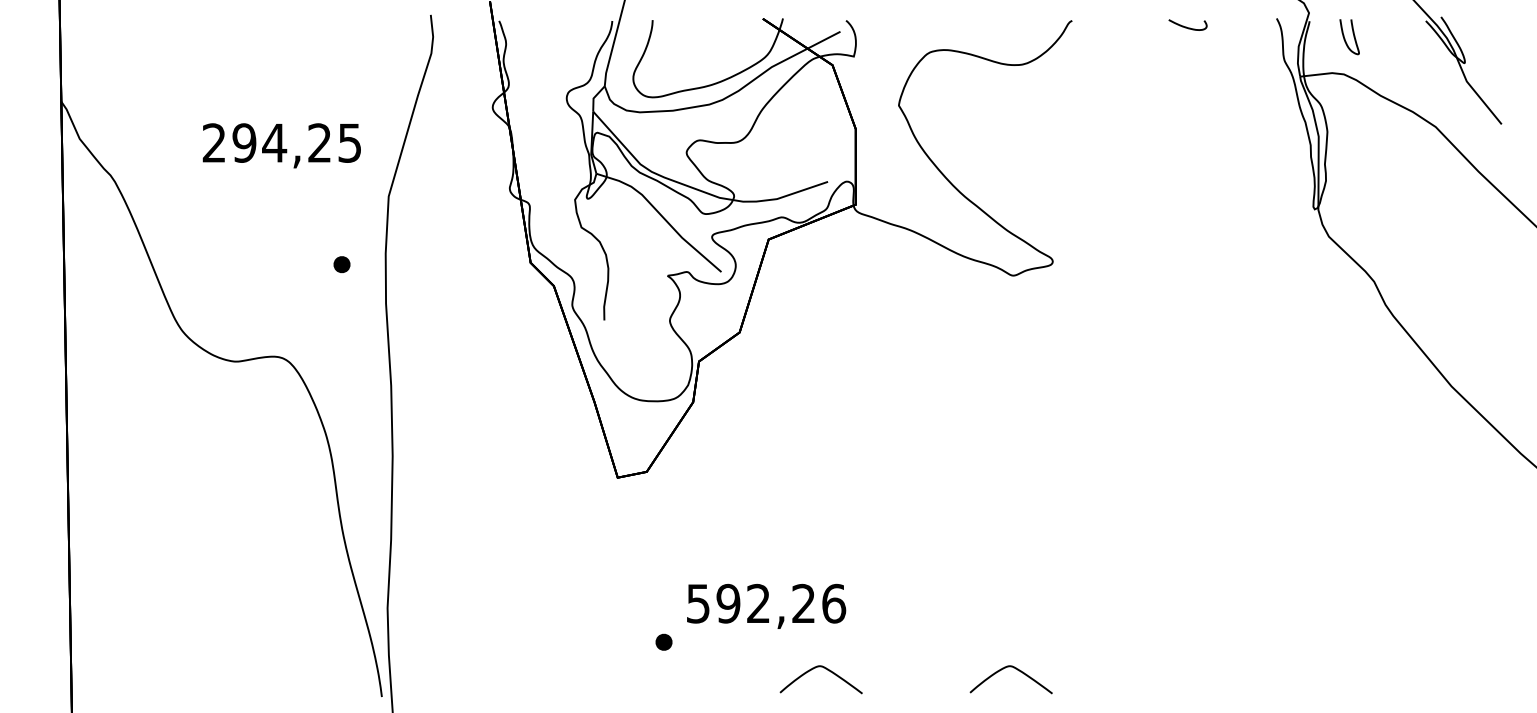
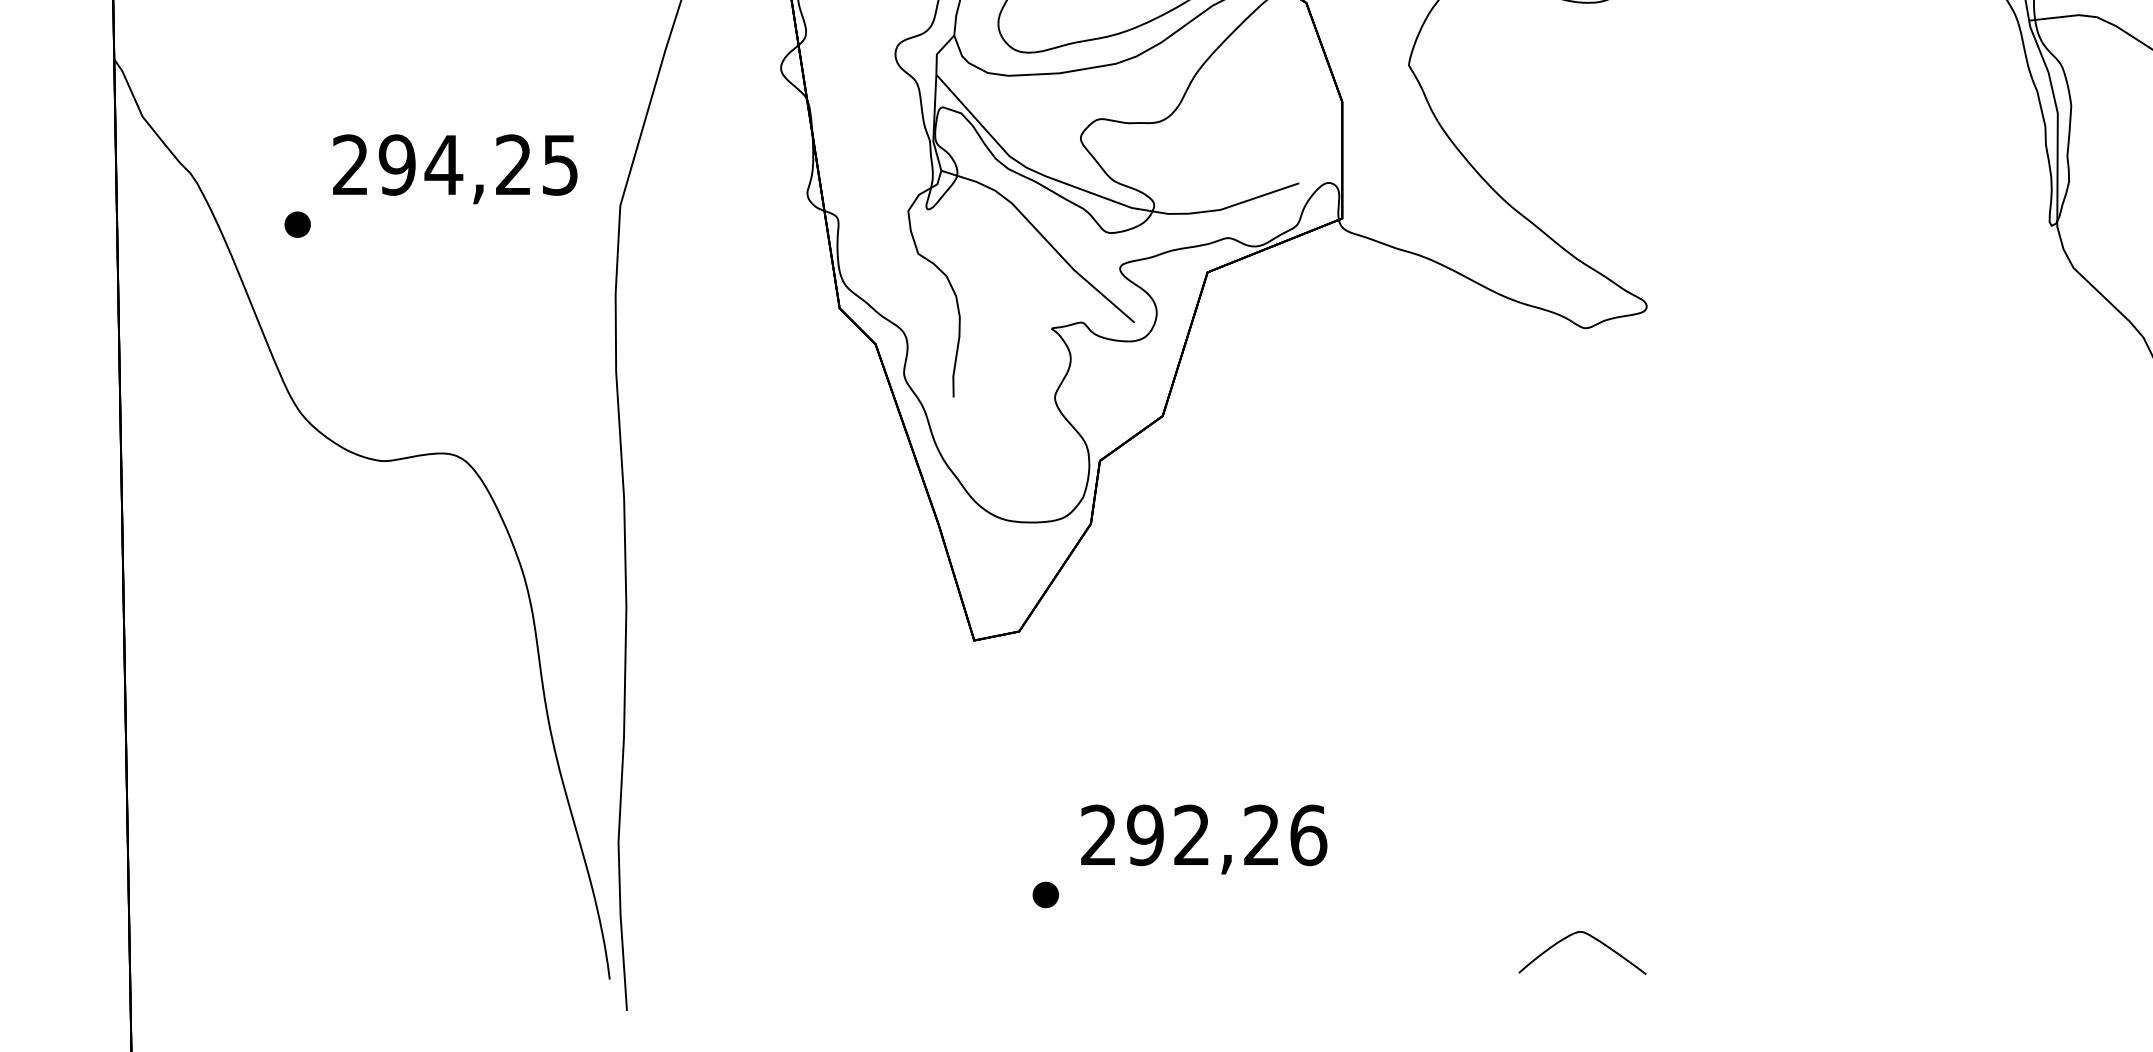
text: (281, 145) -> (454, 168), moved
part: (341, 264) -> (296, 224), moved
text: (697, 603) -> (1097, 834), 592,26 -> 292,26
curve: (825, 669) -> (1295, 937), removed

